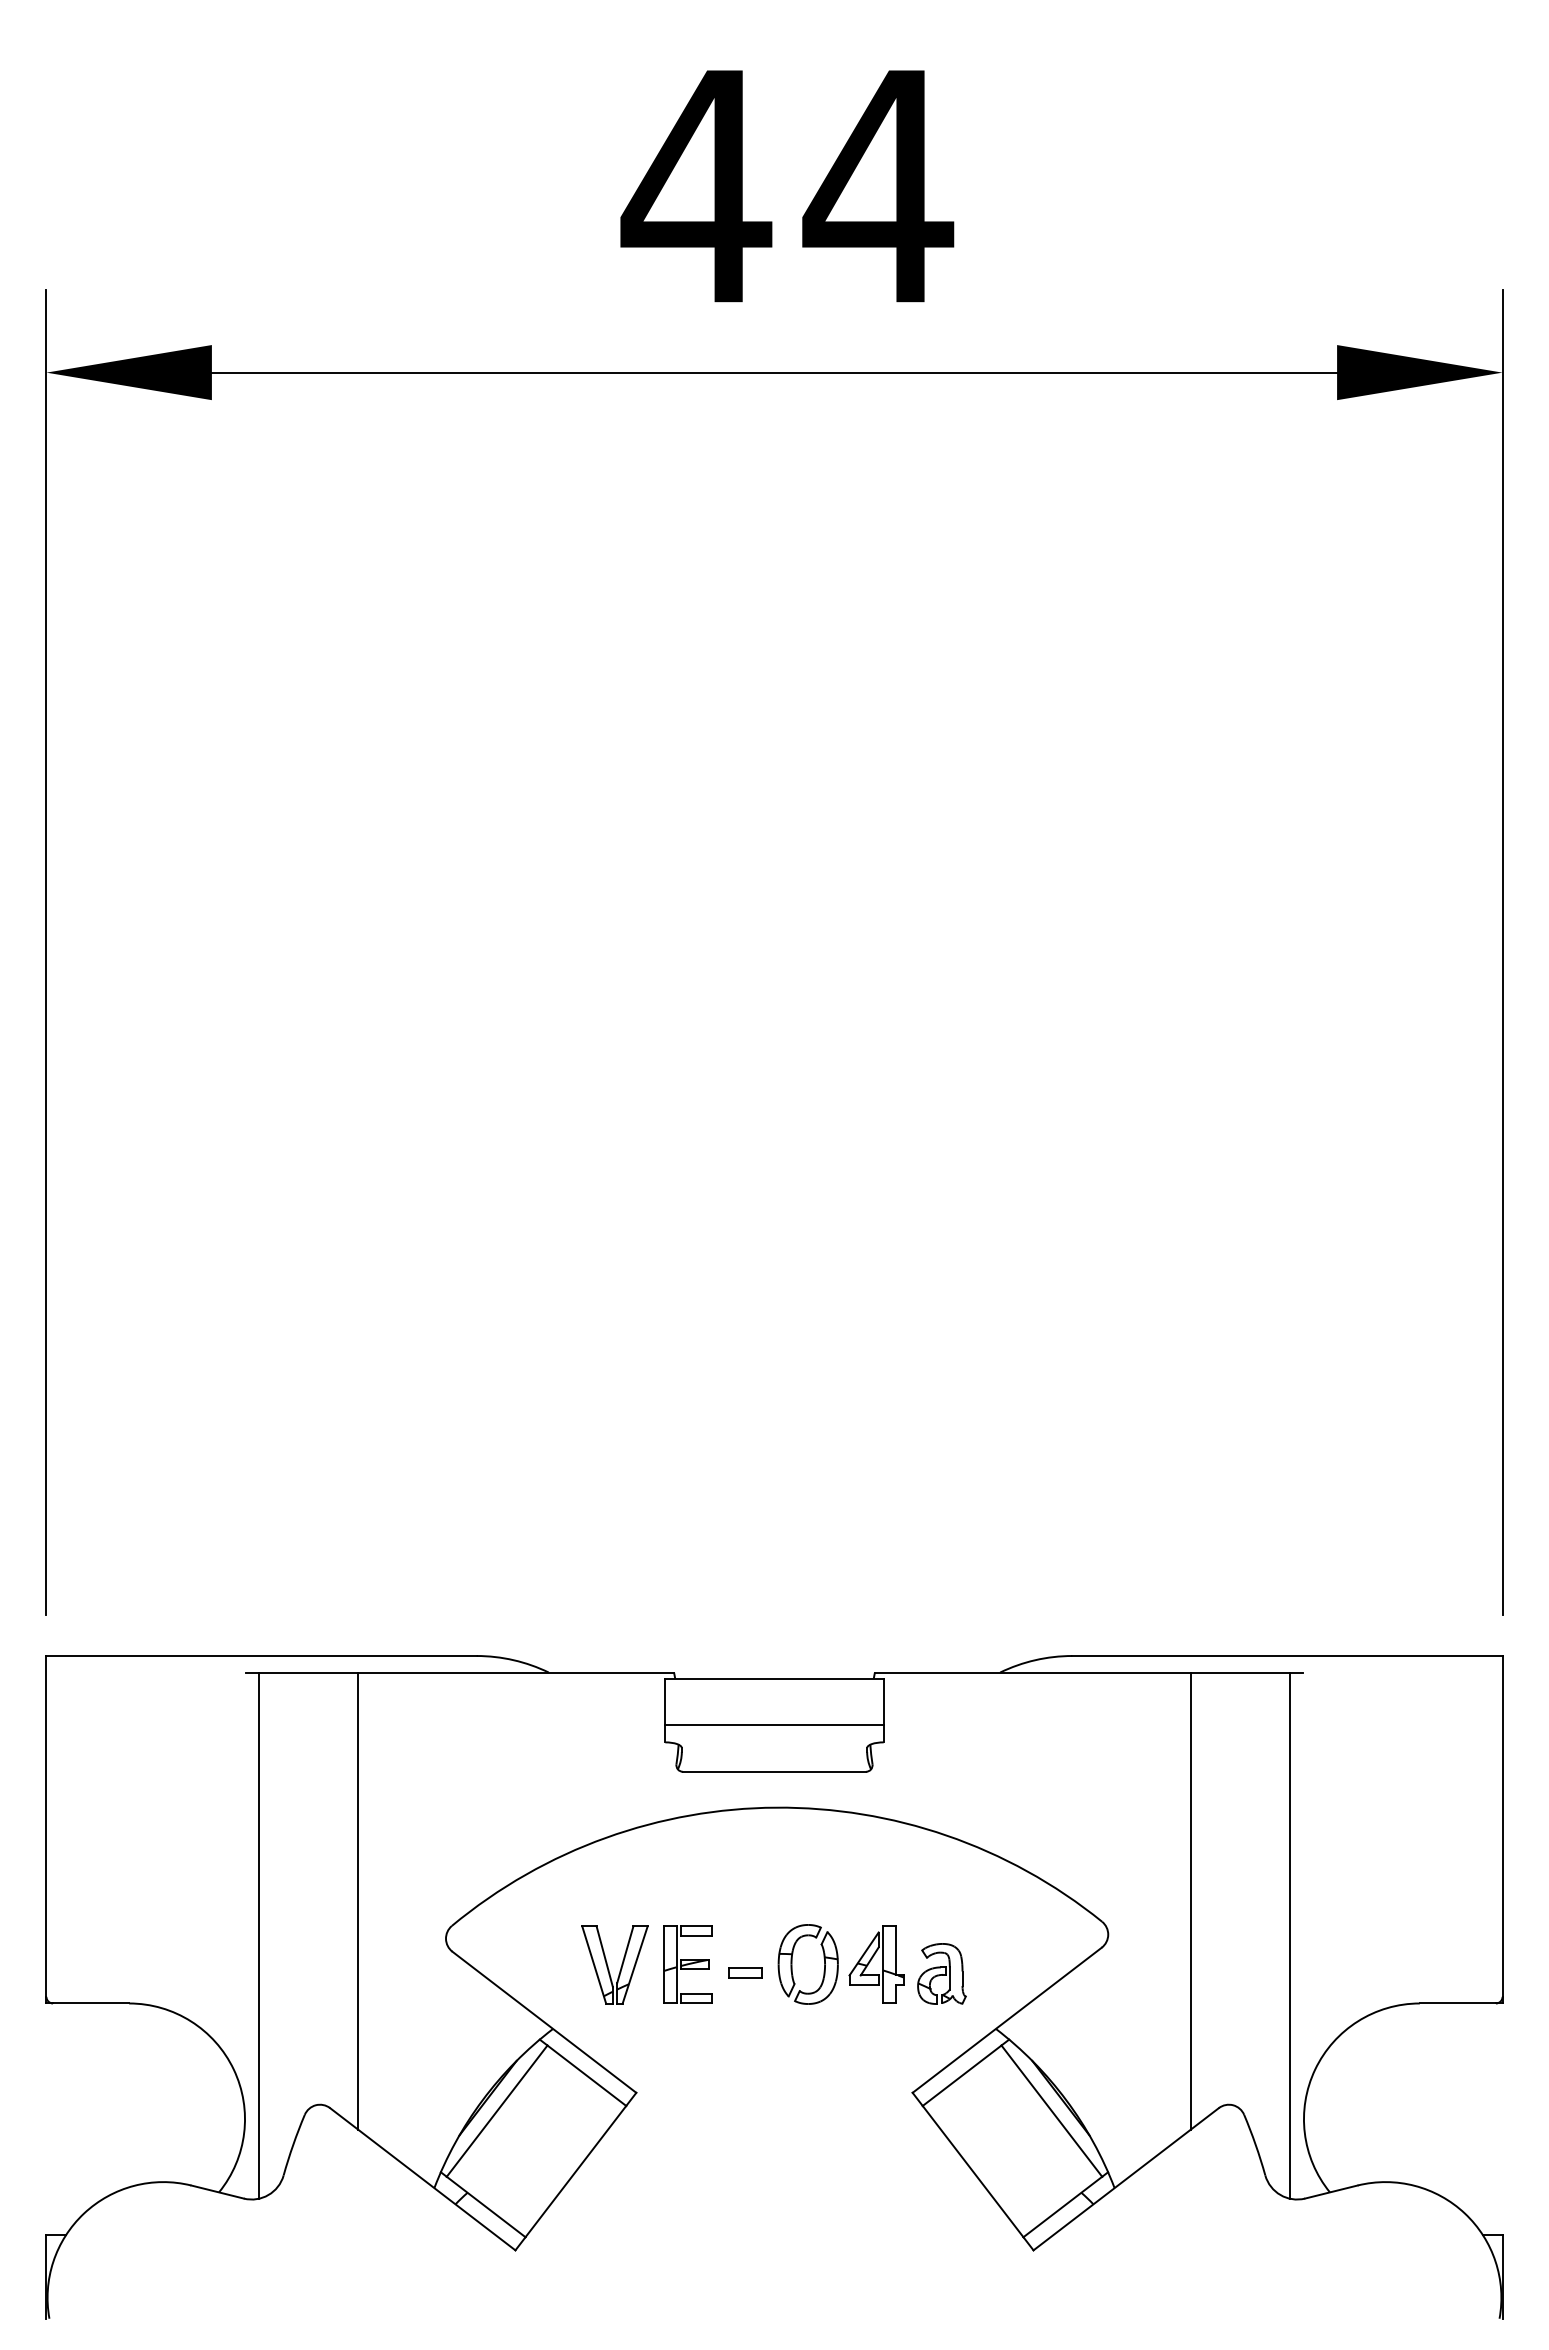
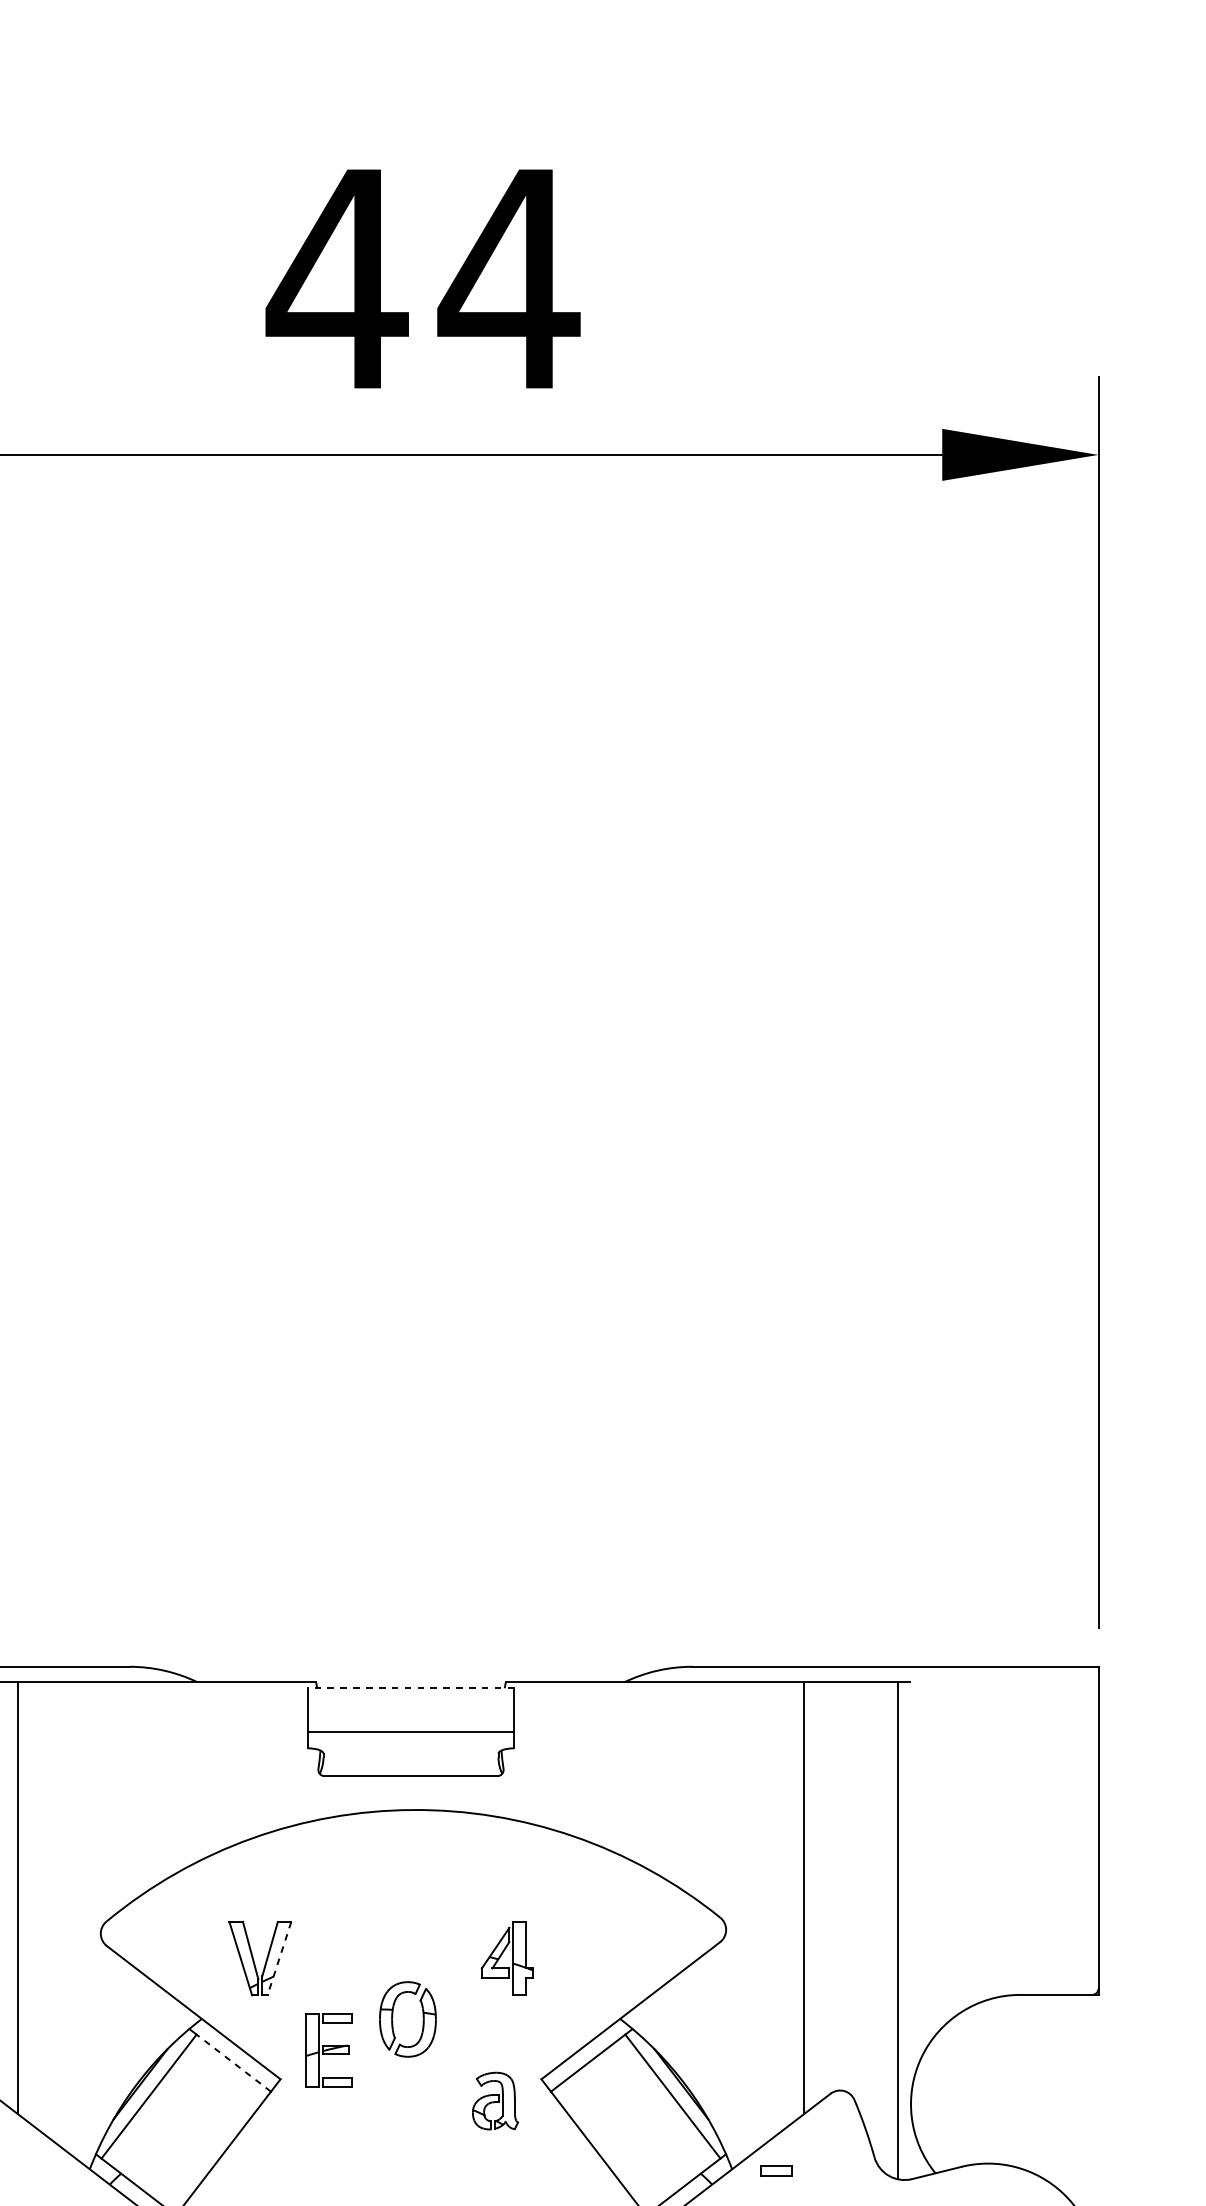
line: (774, 1678) -> (411, 1688), solid -> dashed
part: (687, 1964) -> (328, 2049), moved
part: (792, 1964) -> (393, 2019), moved
line: (635, 1965) -> (279, 1959), solid -> dashed
part: (745, 1972) -> (776, 2170), moved
part: (941, 1973) -> (495, 2100), moved
line: (586, 2075) -> (233, 2062), solid -> dashed

